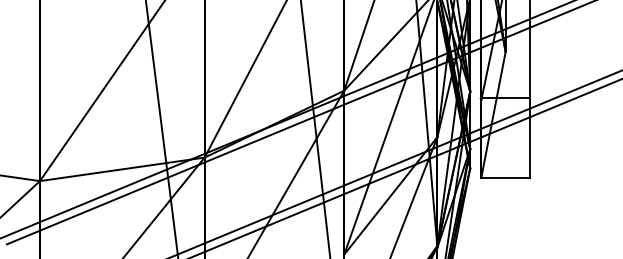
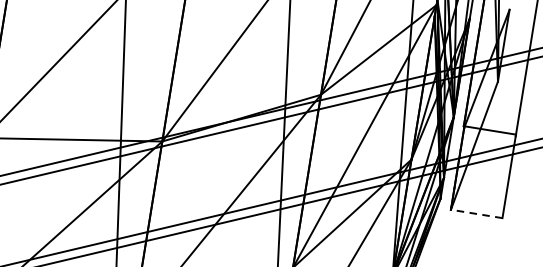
line: (505, 177) -> (476, 213), solid -> dashed

